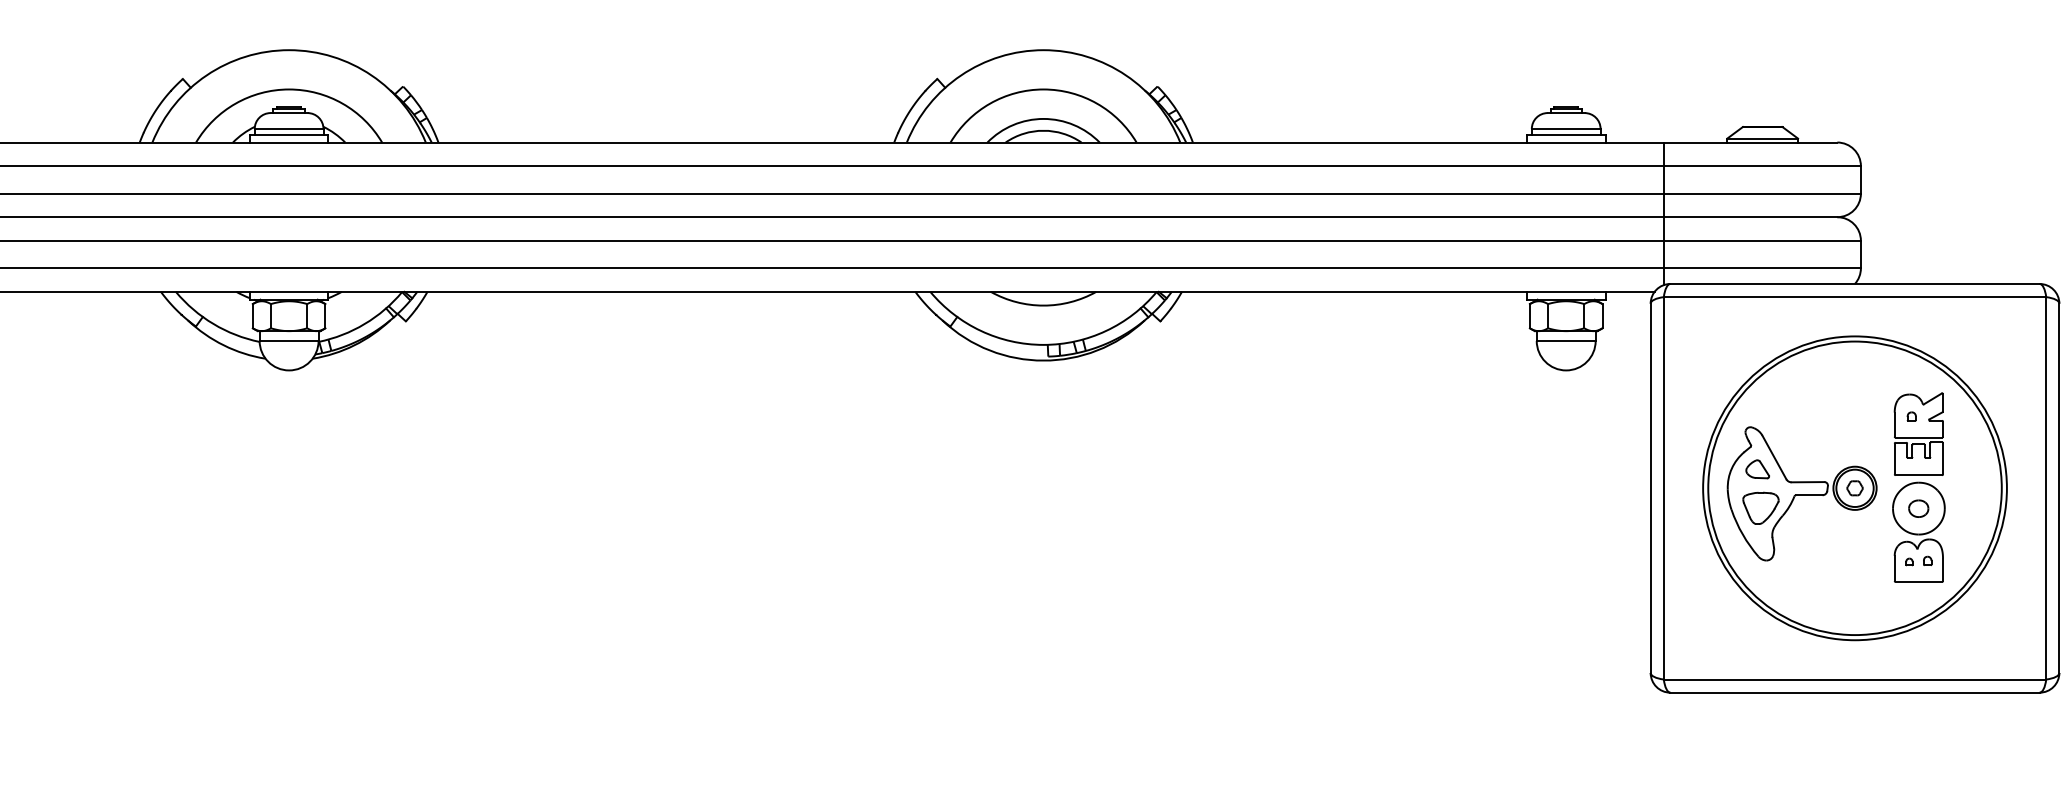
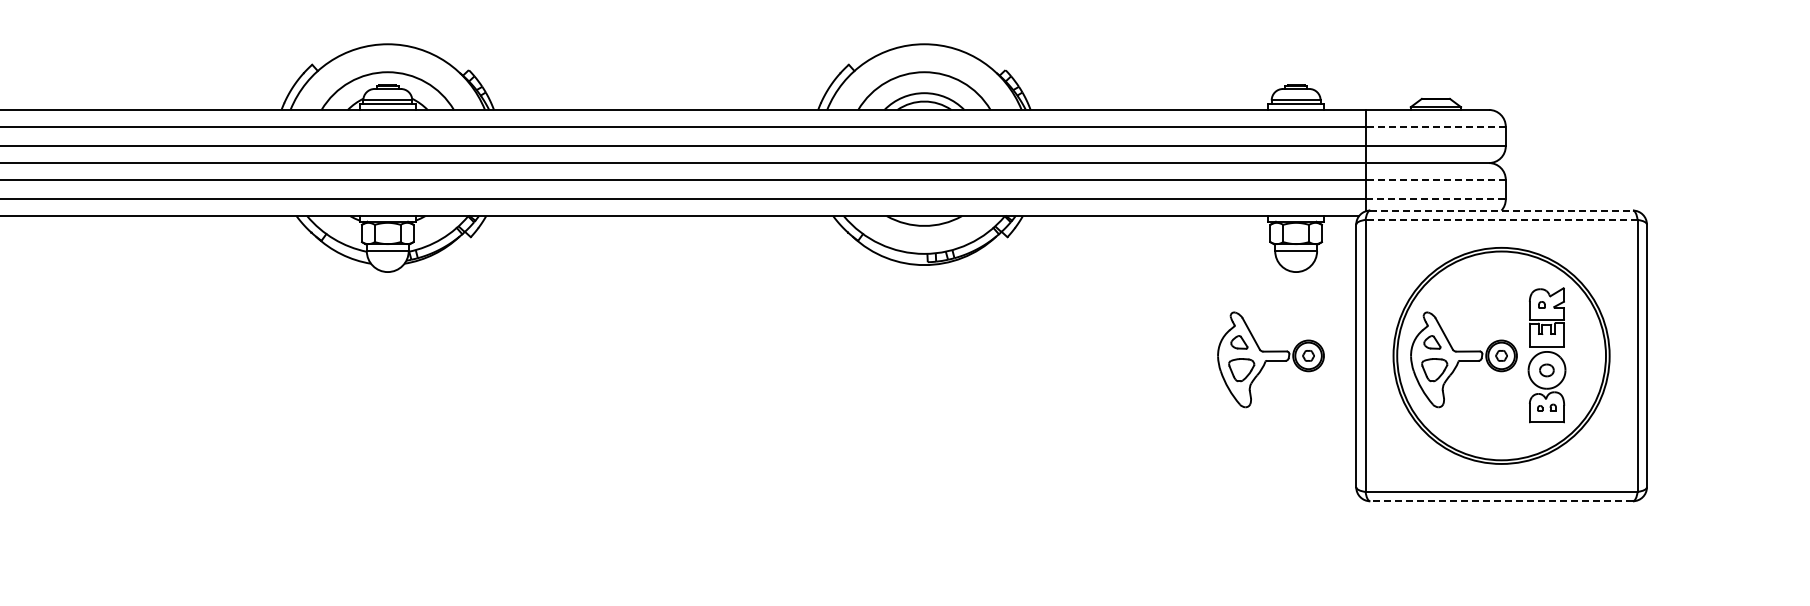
line: (1762, 165) -> (1435, 126), solid -> dashed
line: (1762, 240) -> (1435, 179), solid -> dashed
line: (1762, 268) -> (1435, 199), solid -> dashed
line: (1856, 283) -> (1502, 210), solid -> dashed
line: (1854, 296) -> (1501, 219), solid -> dashed
part: (1530, 493) -> (1270, 359), added
line: (1854, 693) -> (1501, 501), solid -> dashed

